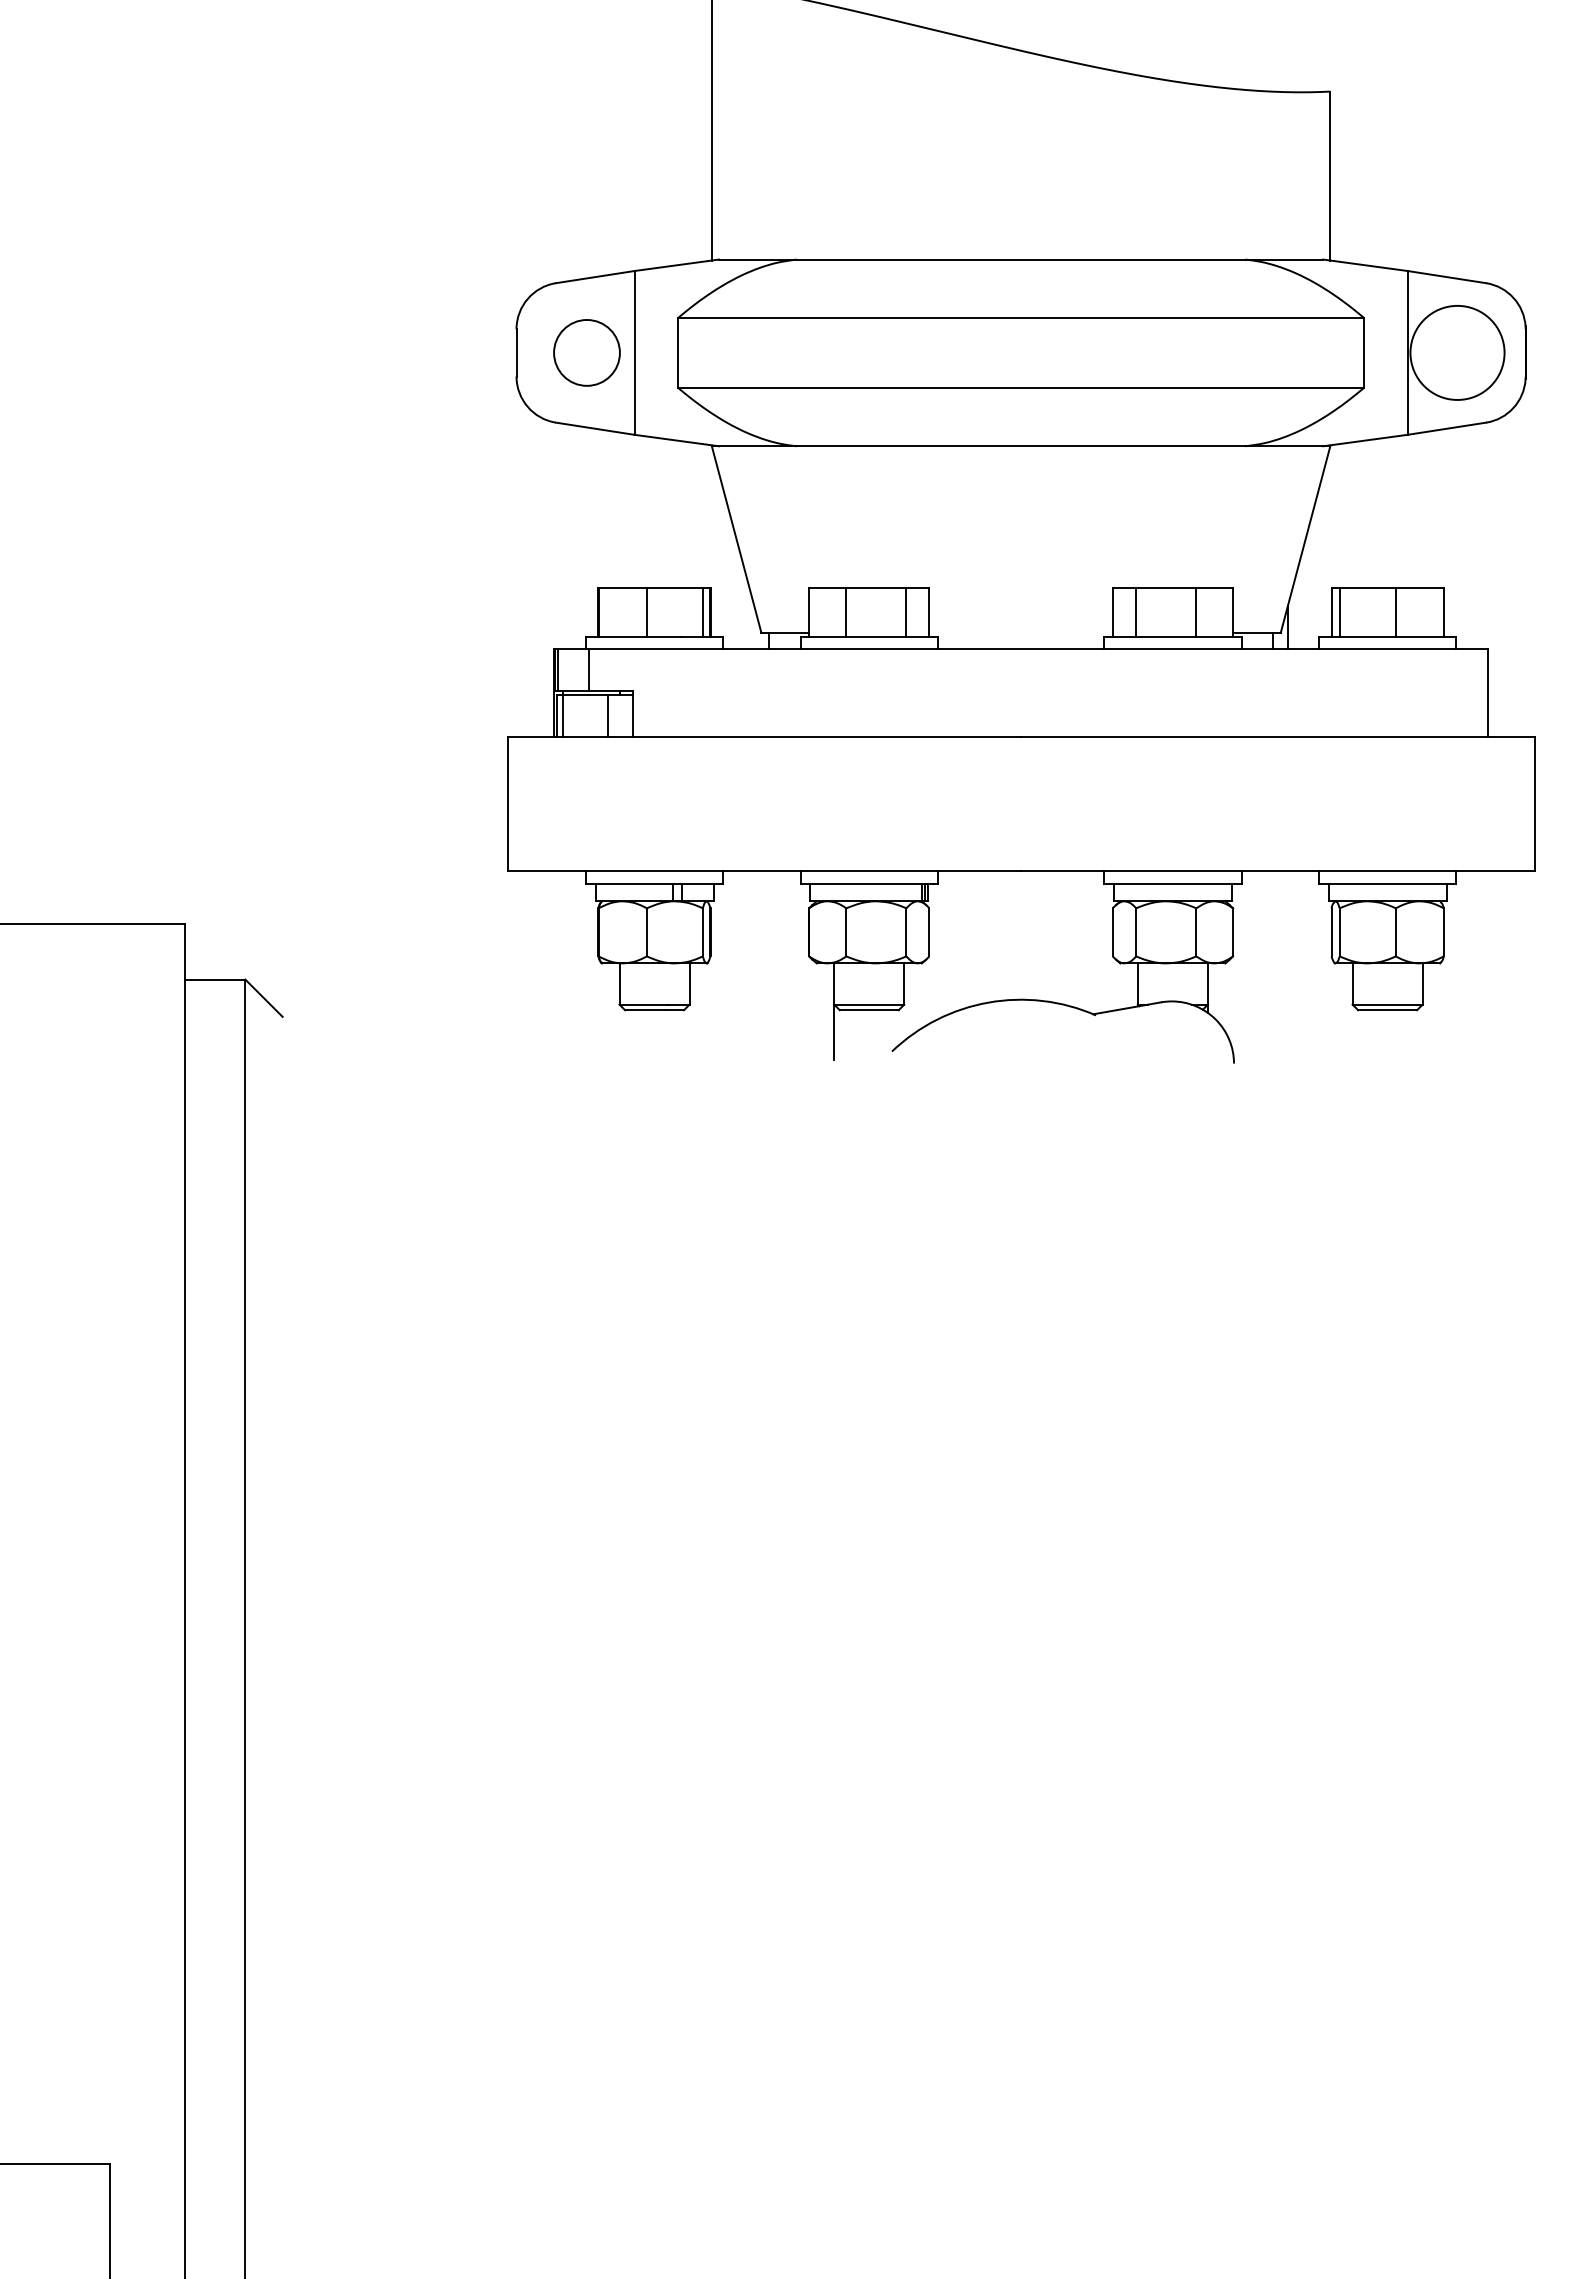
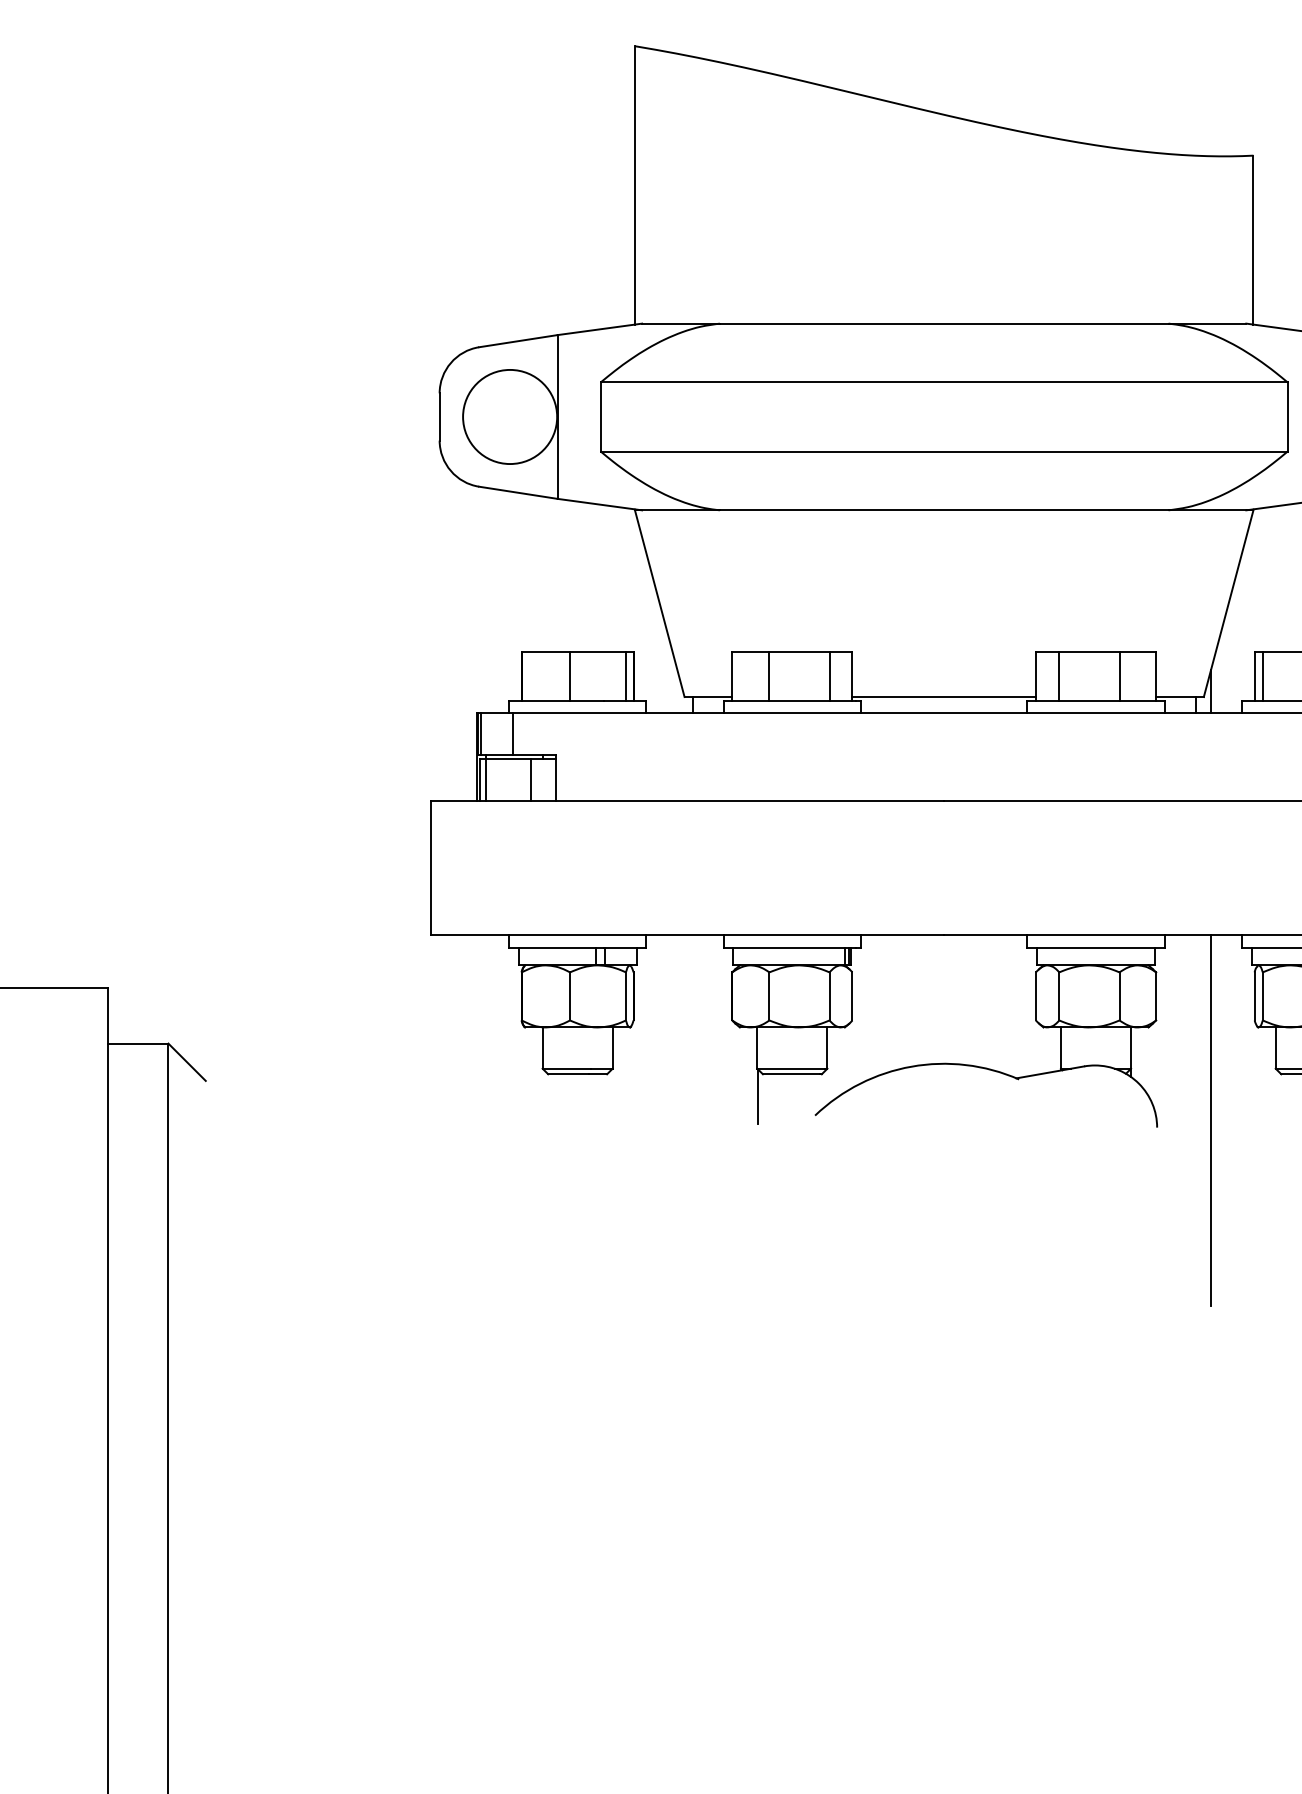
circle: (586, 352) -> (509, 416), size x1.43
line: (1020, 632) -> (943, 696), added
line: (1287, 1056) -> (1210, 1120), added

